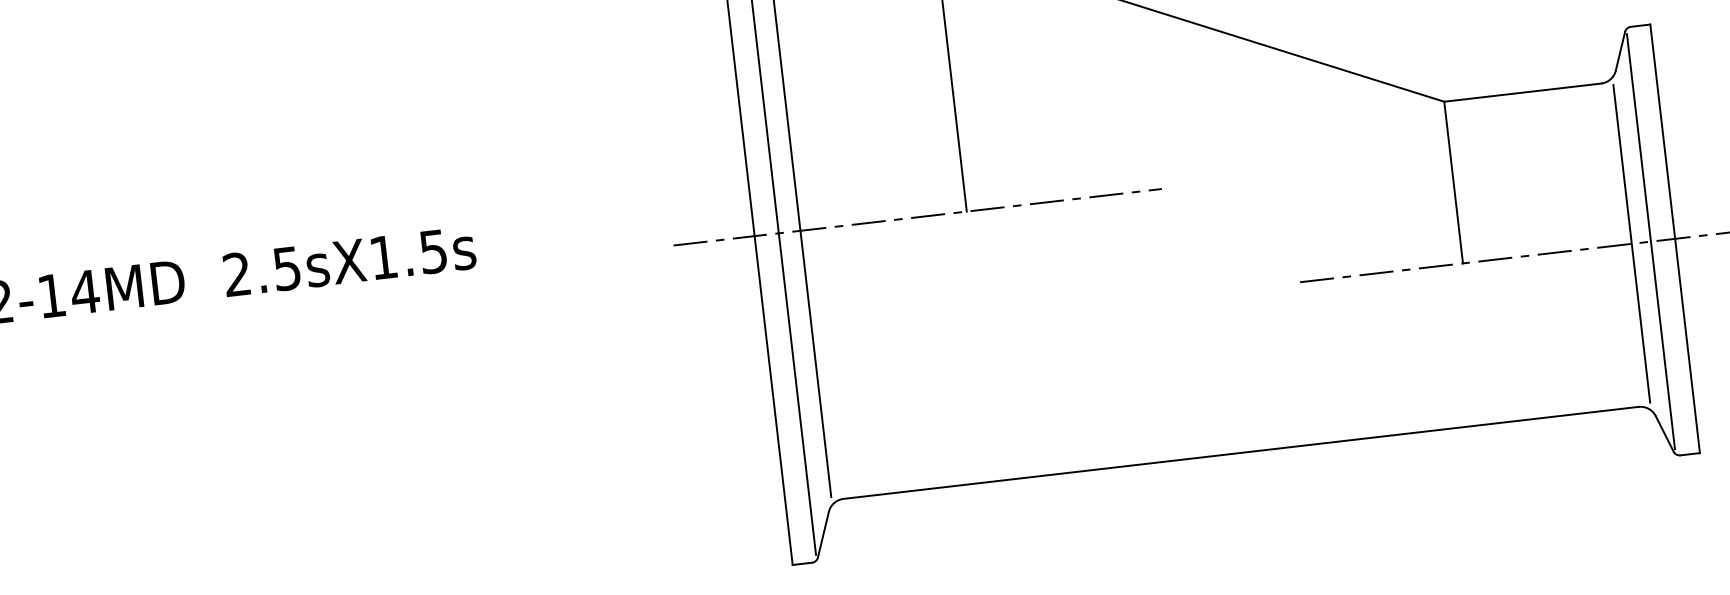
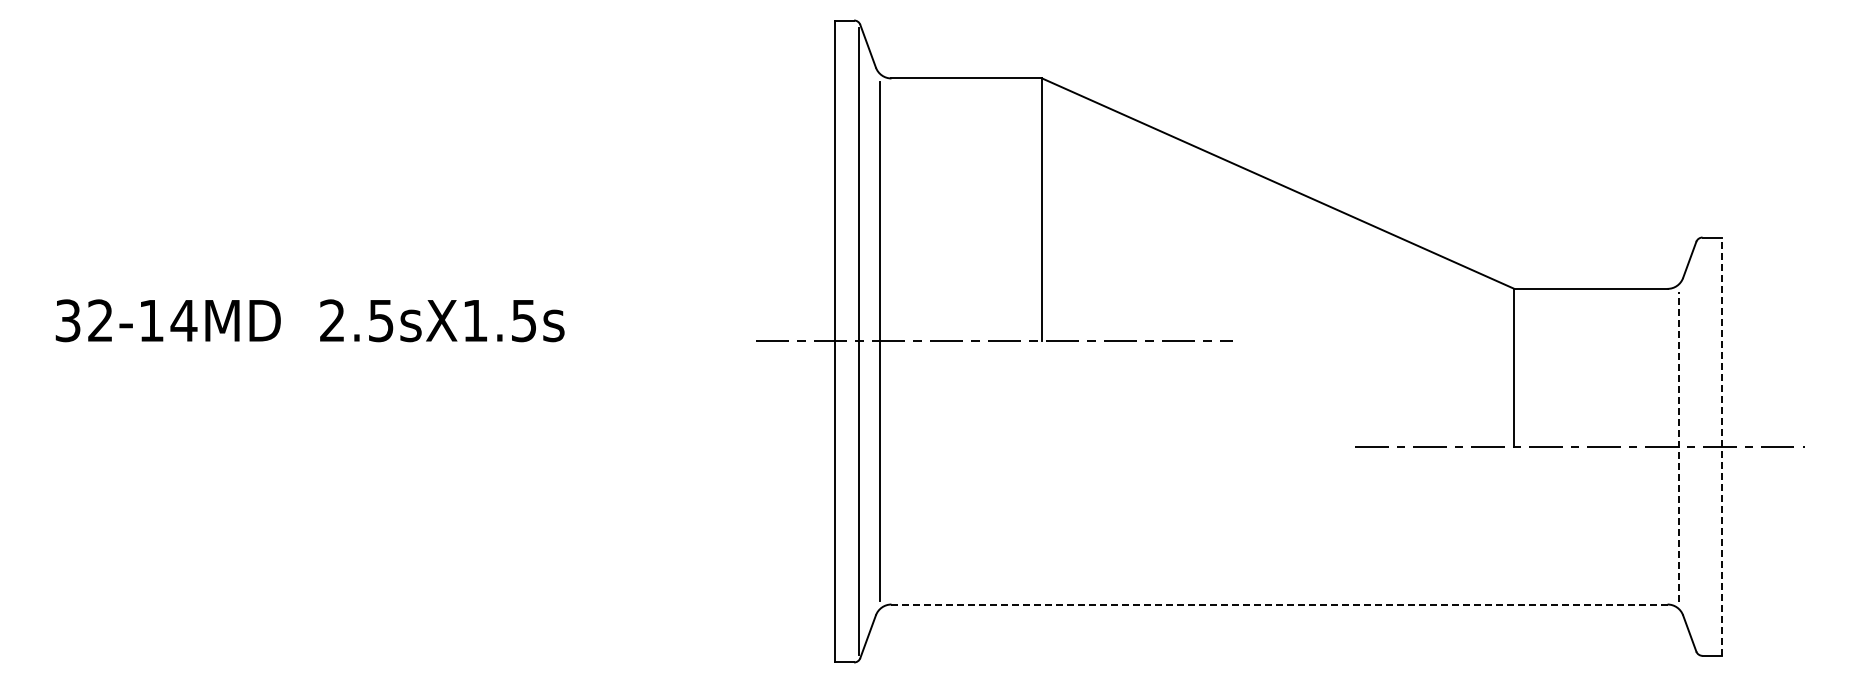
line: (1675, 238) -> (1721, 446), solid -> dashed
line: (1650, 241) -> (1697, 446), removed
line: (1632, 243) -> (1679, 446), solid -> dashed
line: (1241, 452) -> (1279, 604), solid -> dashed

